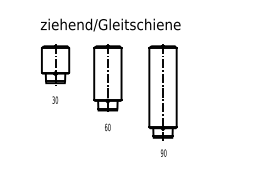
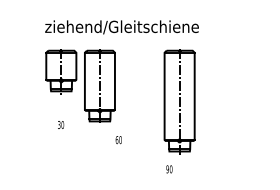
part: (107, 77) -> (99, 85), moved
text: (55, 99) -> (61, 124), moved
text: (163, 153) -> (169, 169), moved

